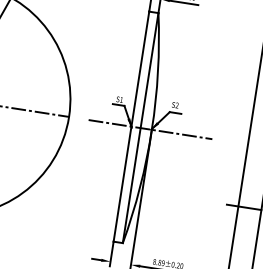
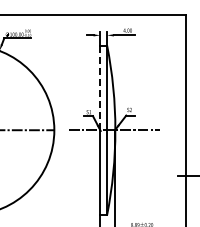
line: (140, 68) -> (100, 87), solid -> dashed

